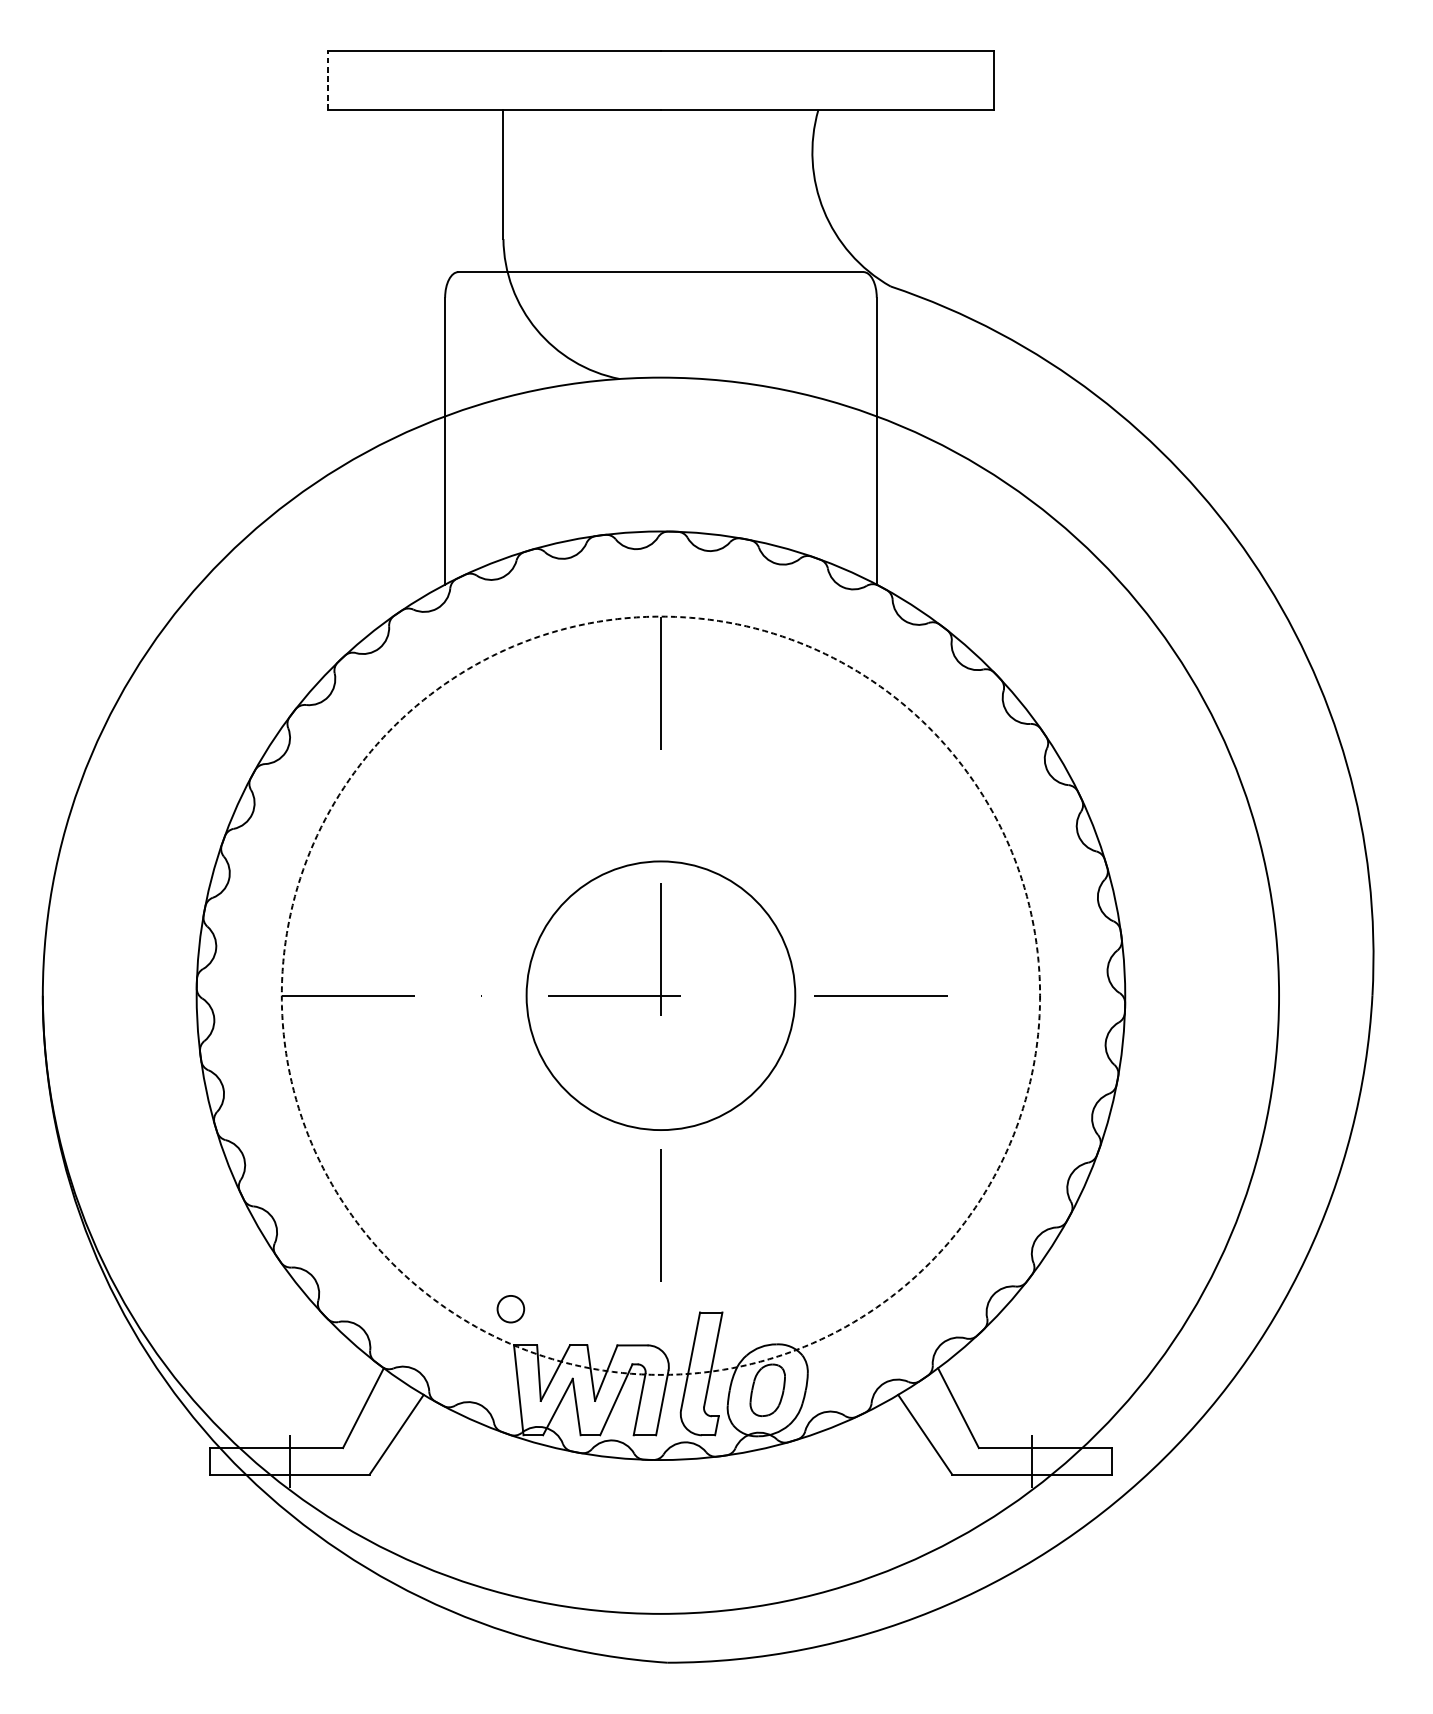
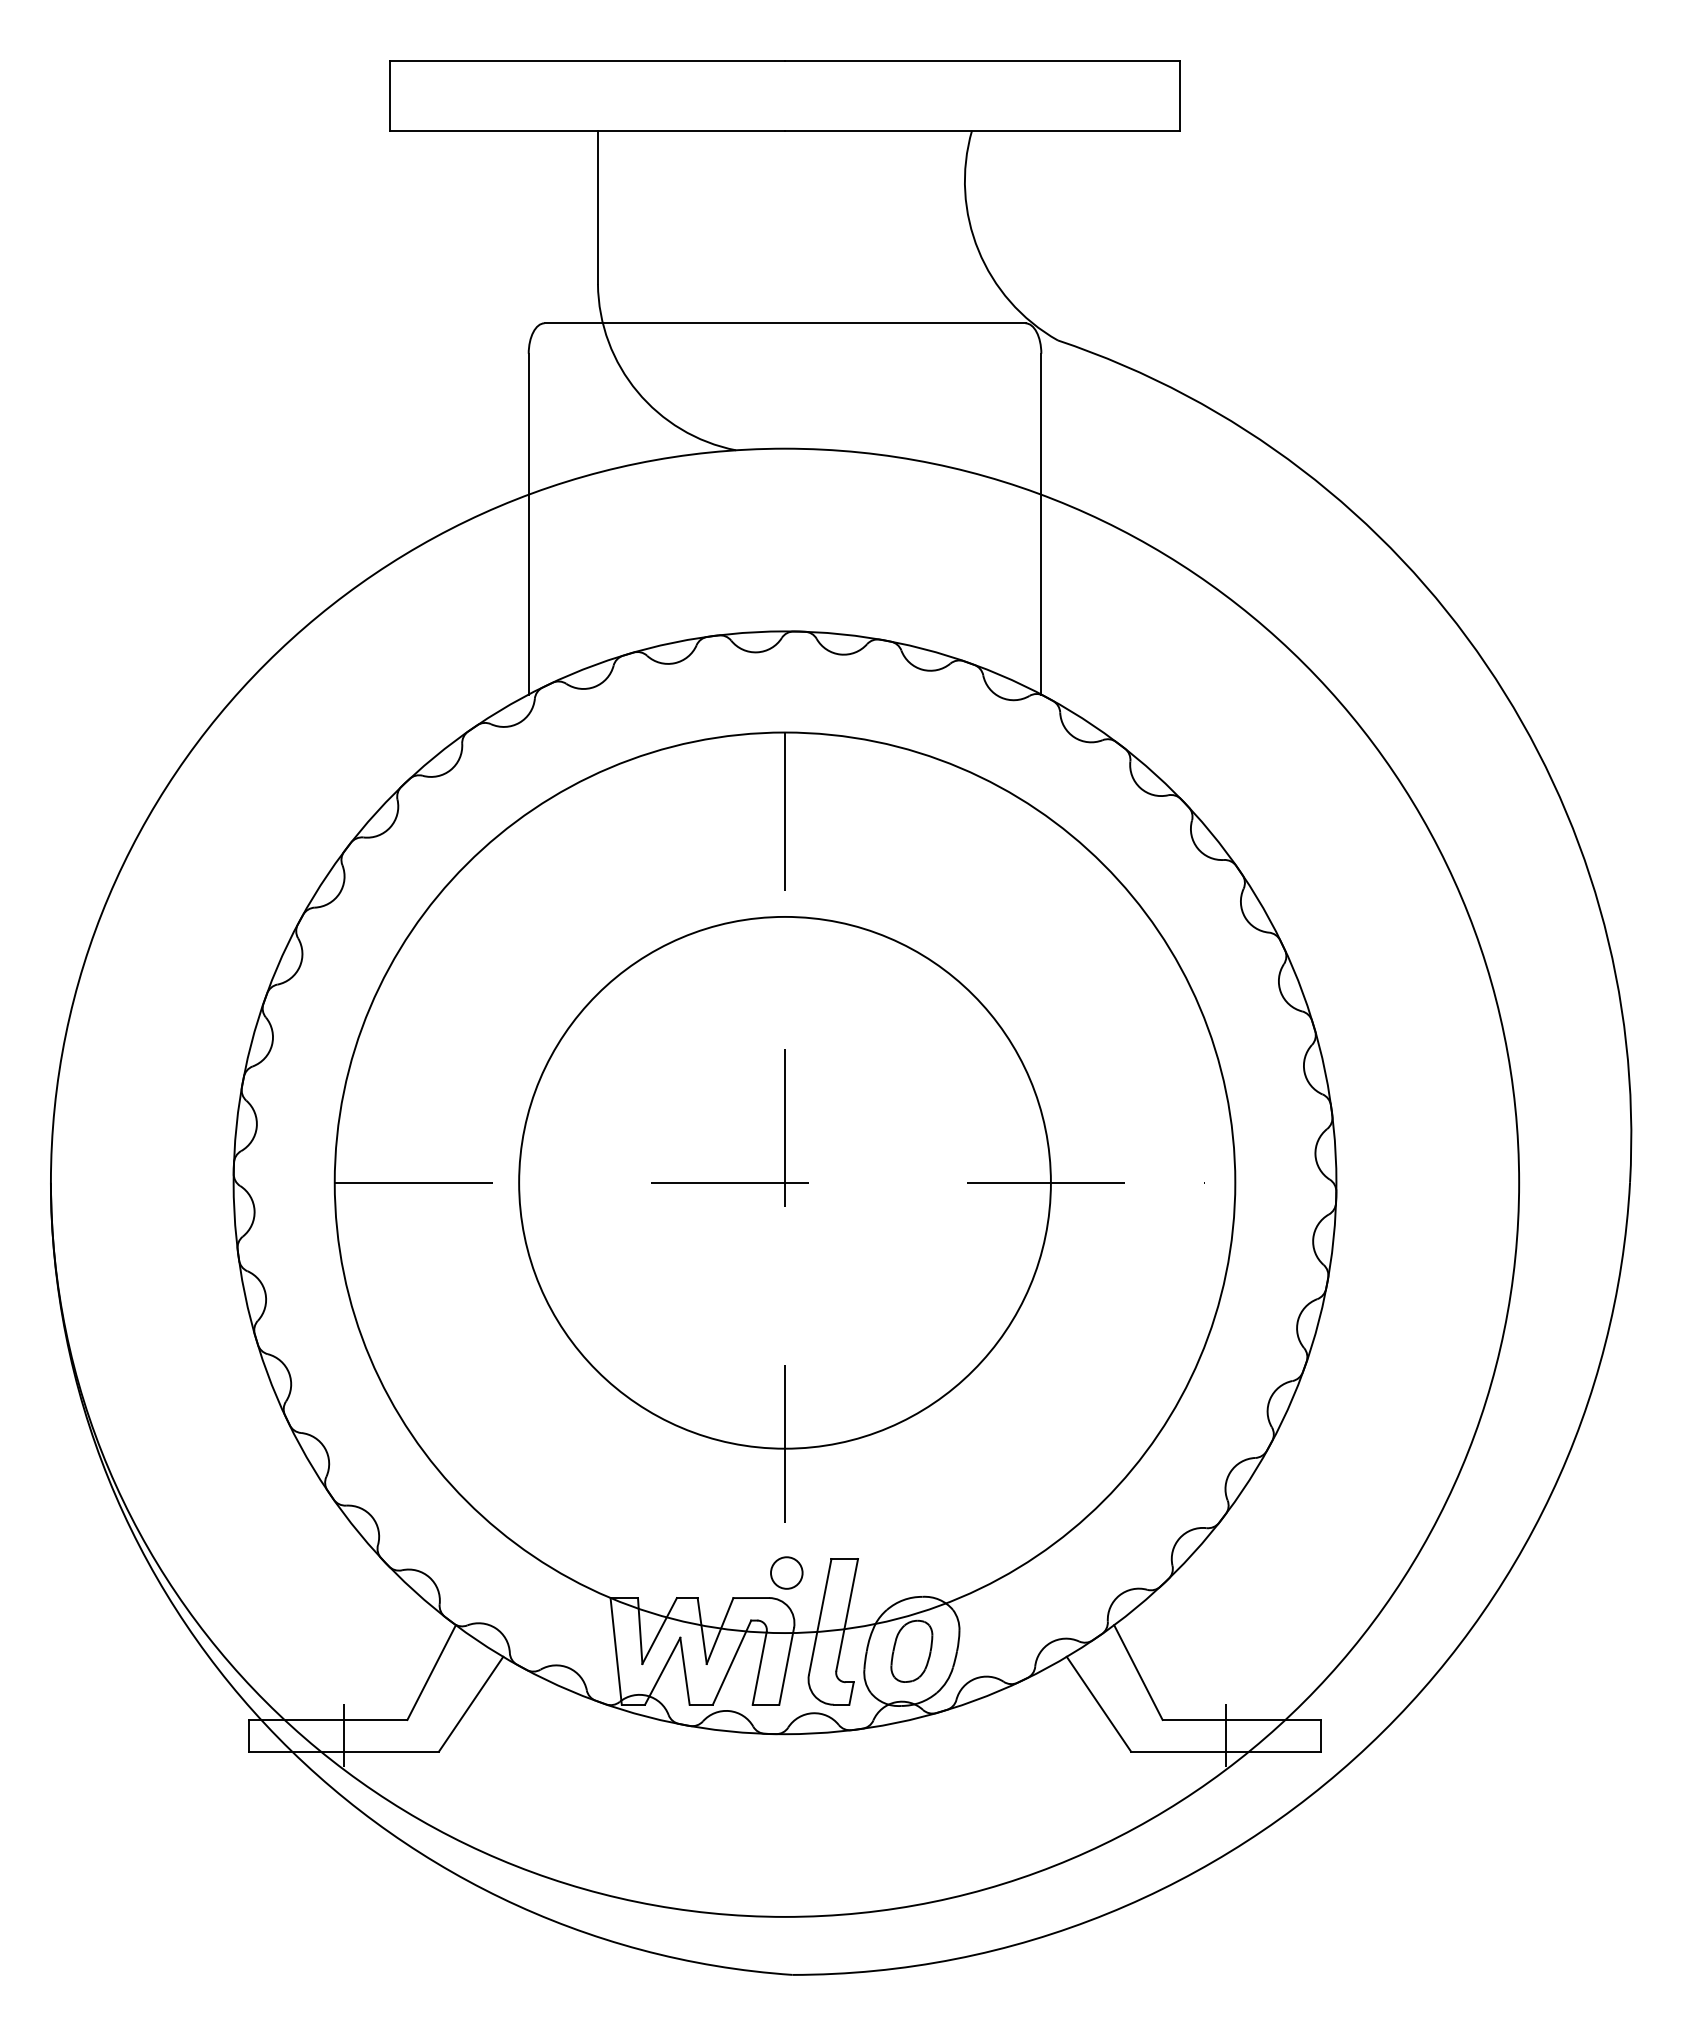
line: (328, 80) -> (390, 95), dashed -> solid
circle: (660, 995) -> (784, 1182), dashed -> solid
circle: (660, 995) -> (784, 1182), size x1.67
circle: (510, 1308) -> (786, 1572), moved

